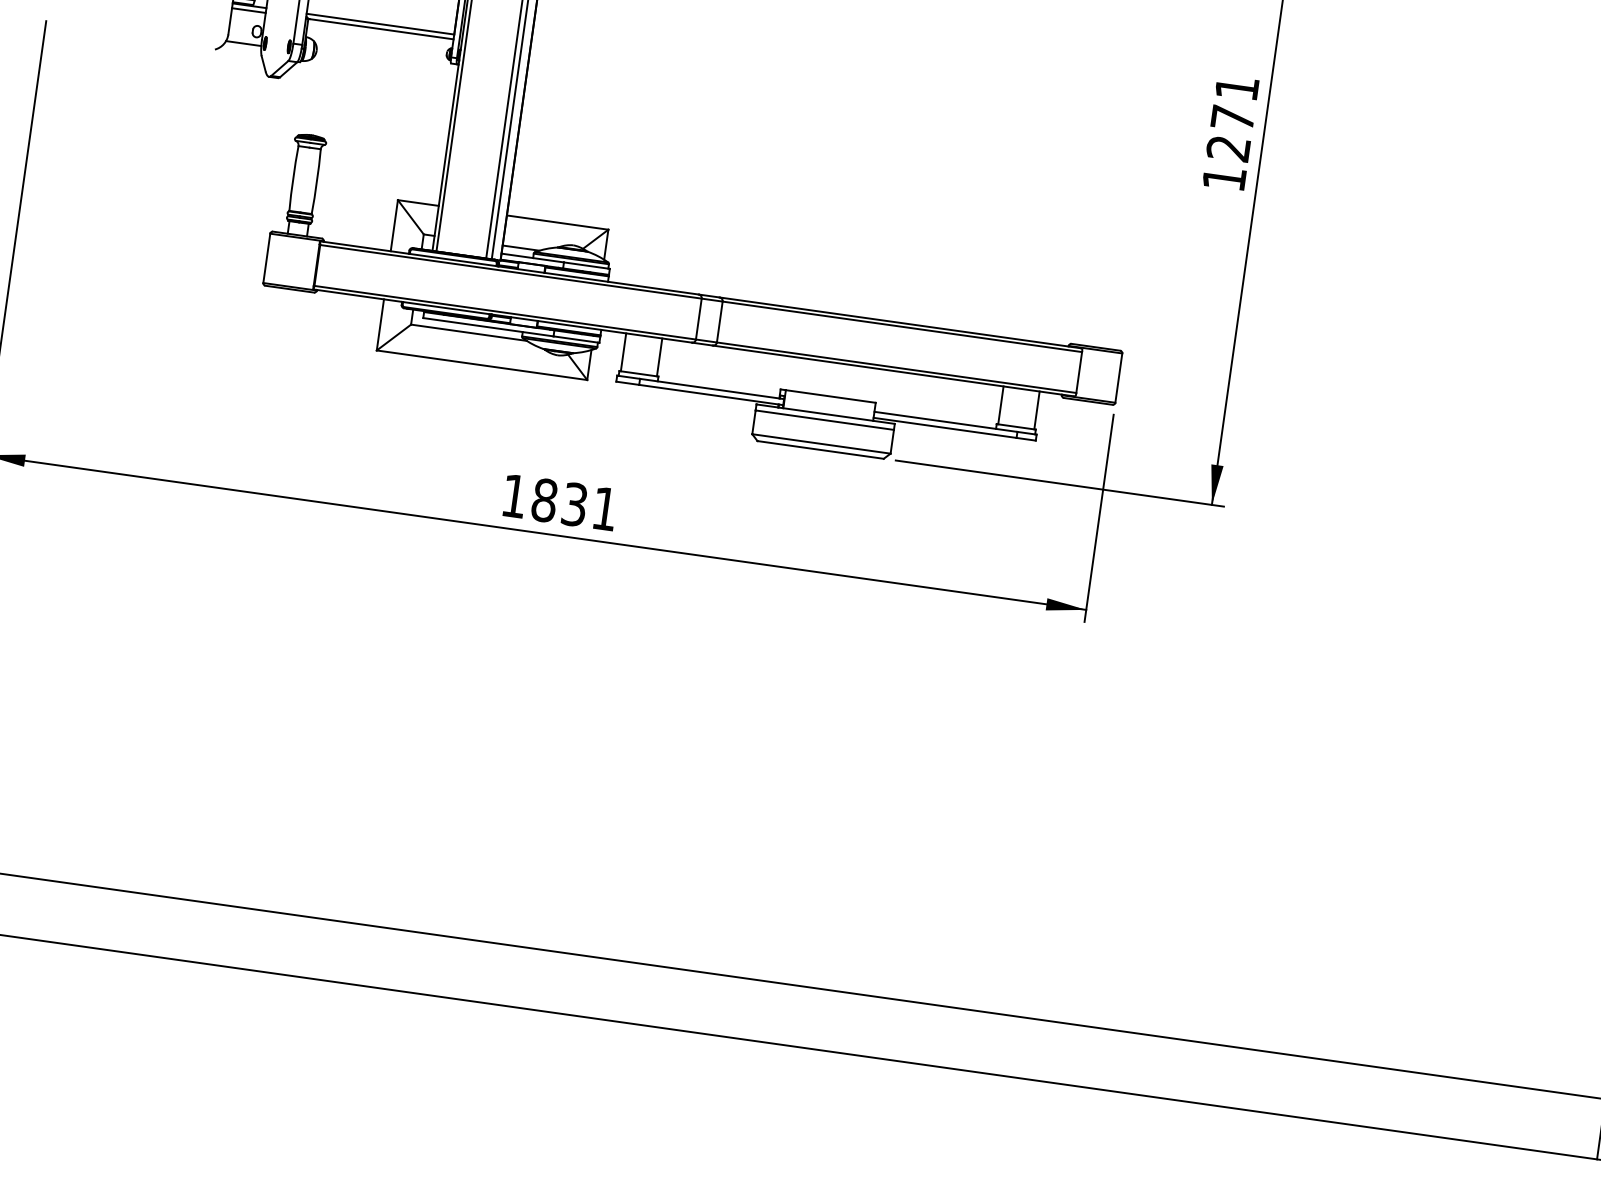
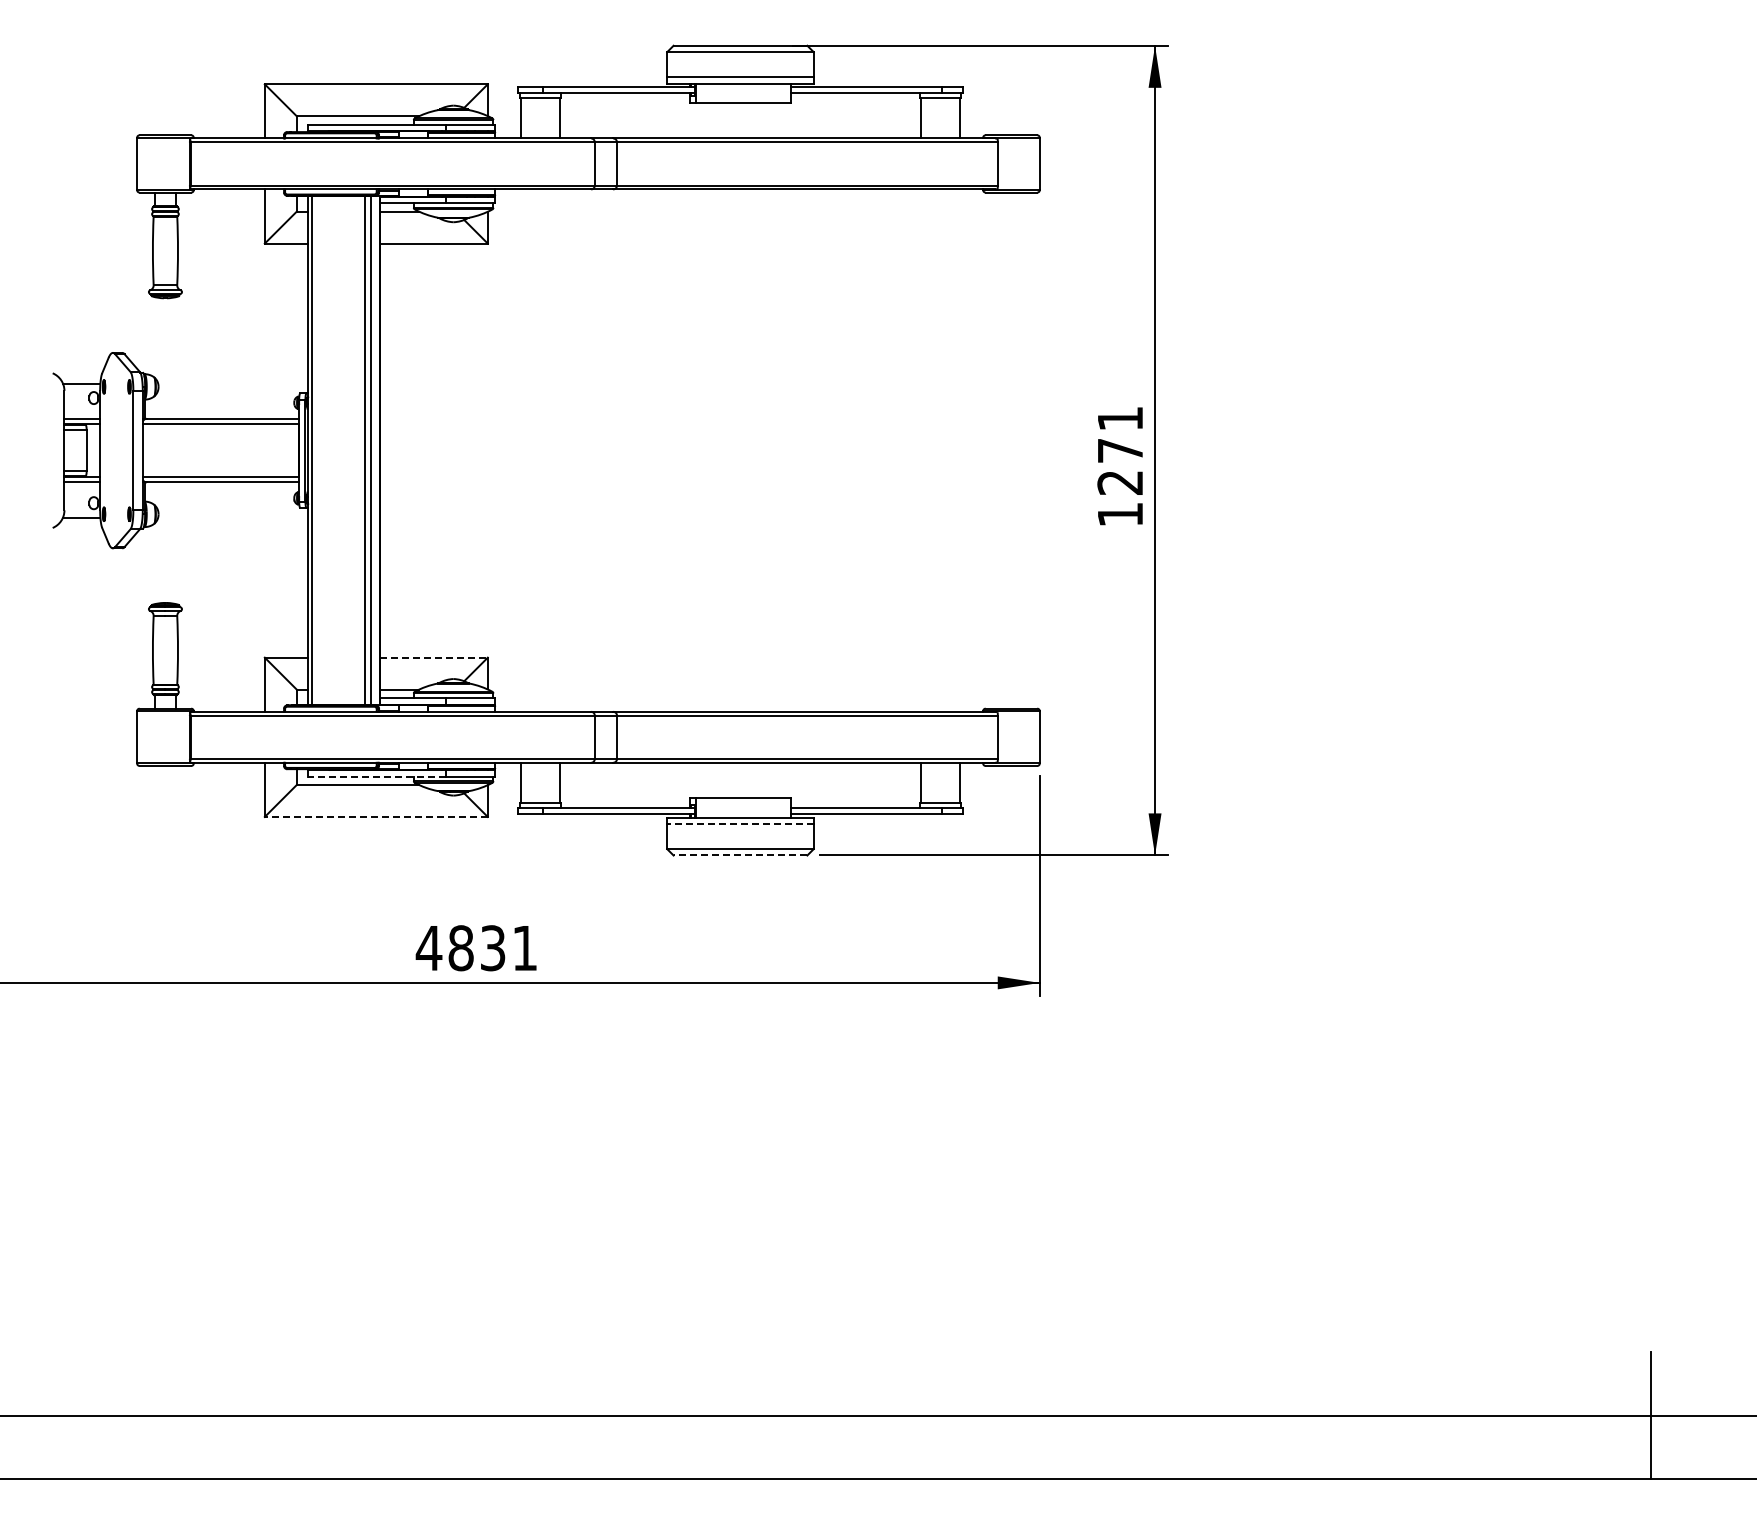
line: (558, 222) -> (434, 657), solid -> dashed
line: (487, 327) -> (376, 776), solid -> dashed
line: (481, 364) -> (375, 816), solid -> dashed
line: (824, 419) -> (740, 823), solid -> dashed
line: (820, 449) -> (740, 855), solid -> dashed
text: (513, 496) -> (428, 948), 1831 -> 4831

